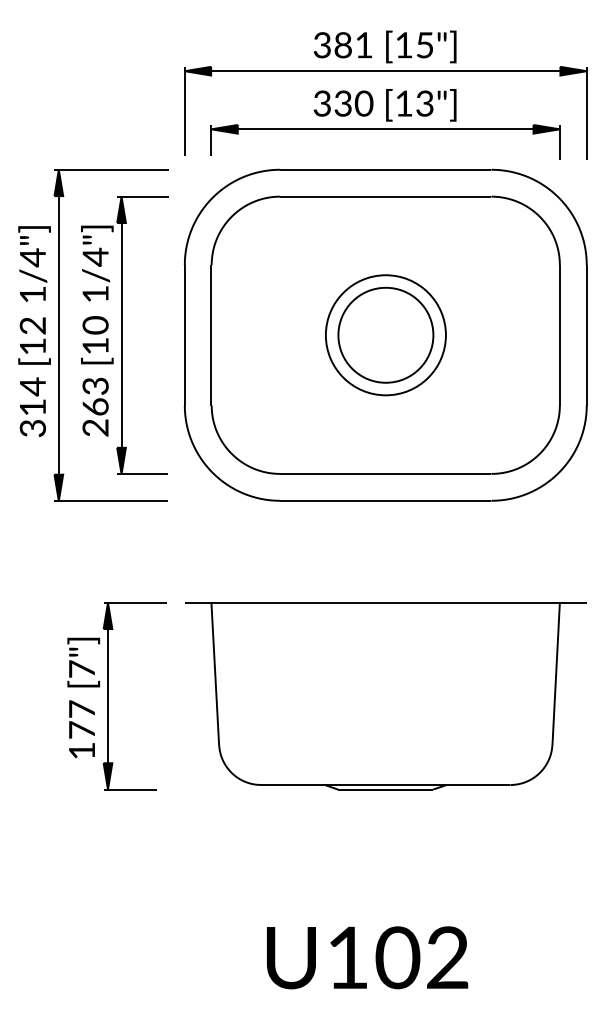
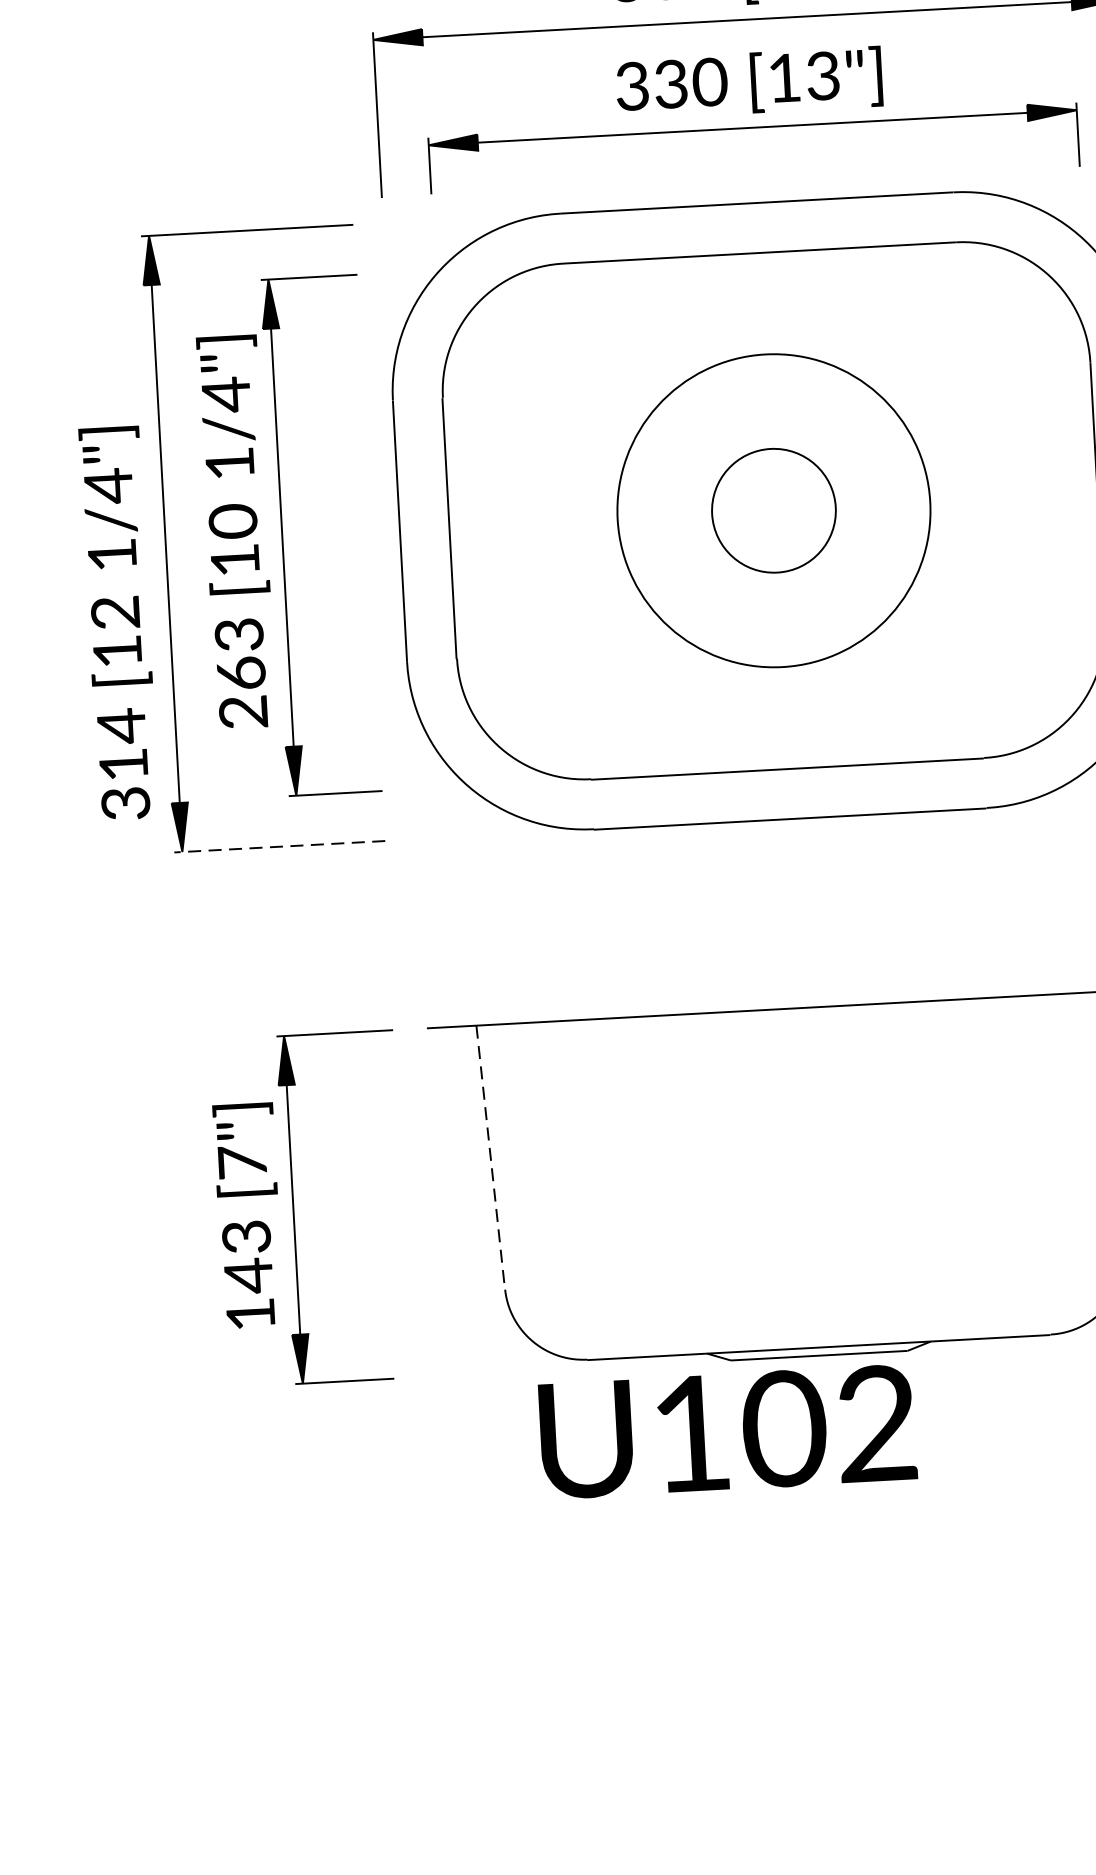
text: (34, 331) -> (119, 623), moved
circle: (385, 334) -> (773, 509), size x0.7
circle: (385, 335) -> (773, 511), size x1.4
line: (111, 501) -> (280, 847), solid -> dashed
line: (215, 674) -> (491, 1158), solid -> dashed
text: (82, 719) -> (248, 1255), 177 -> 143
text: (367, 957) -> (727, 1431), moved

